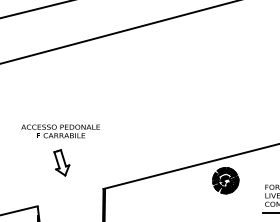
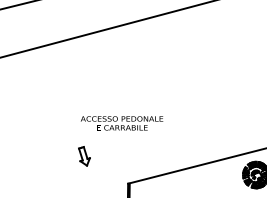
text: (60, 131) -> (121, 123), moved
part: (61, 162) -> (84, 155), size x0.7

